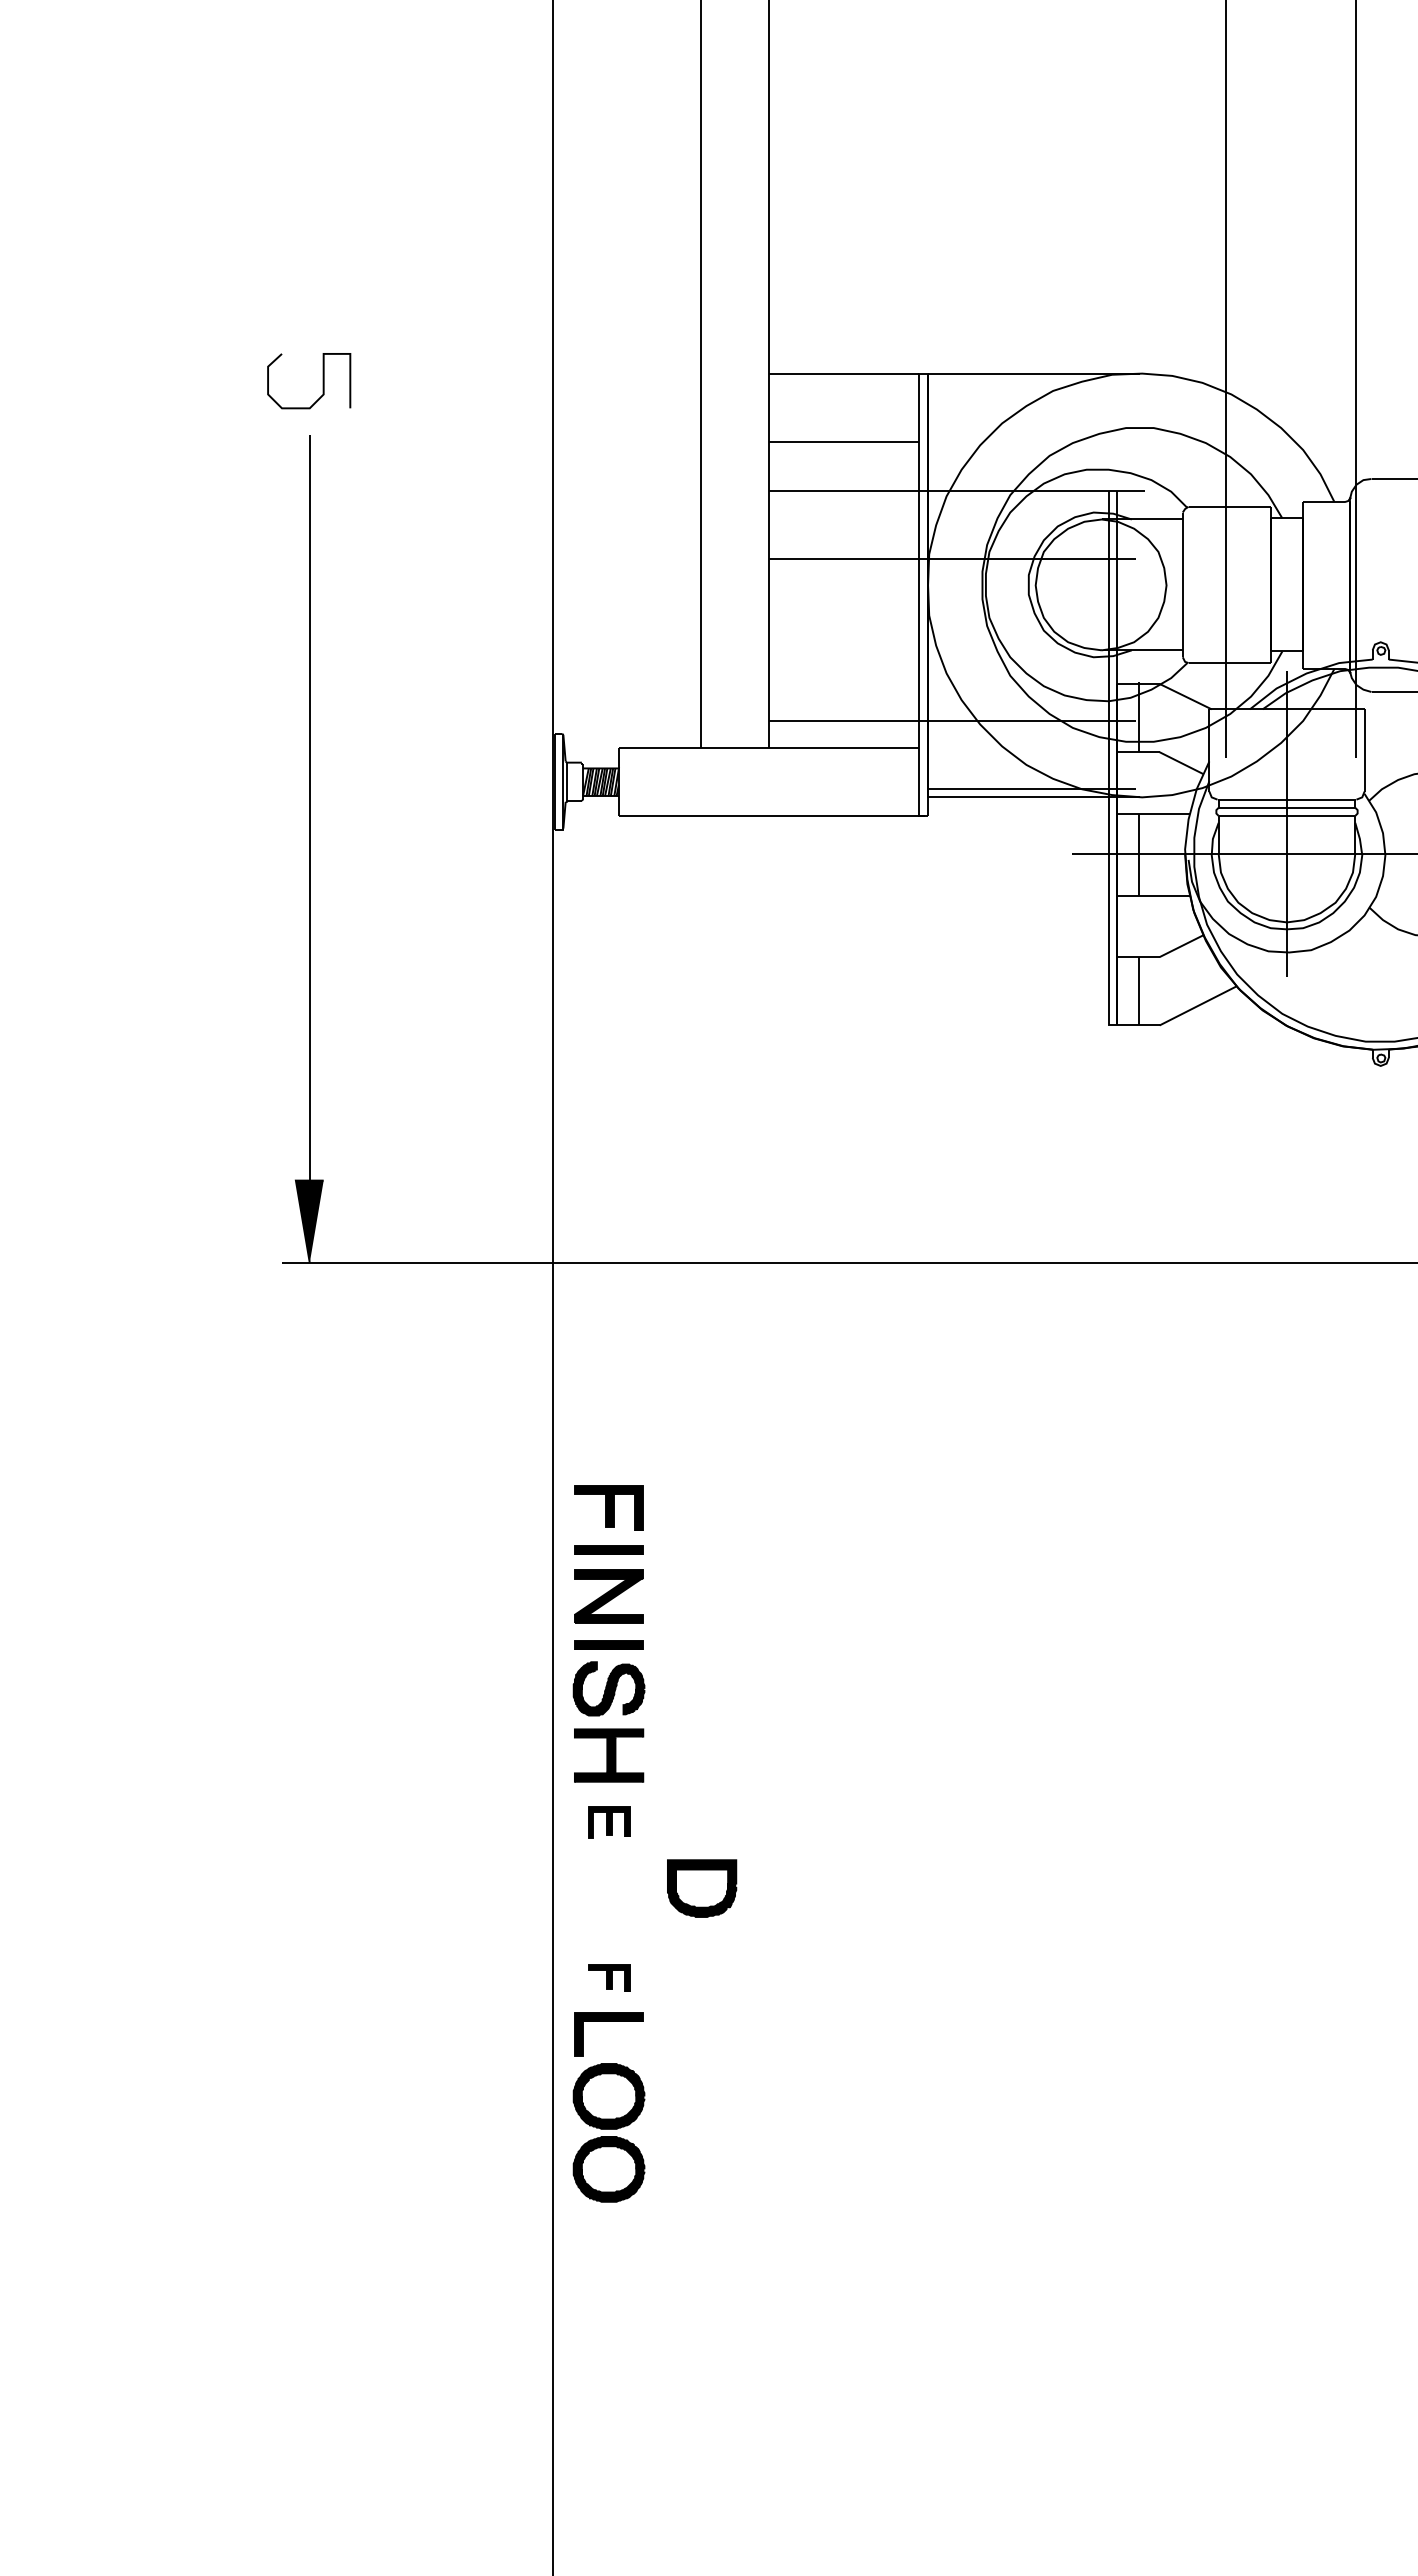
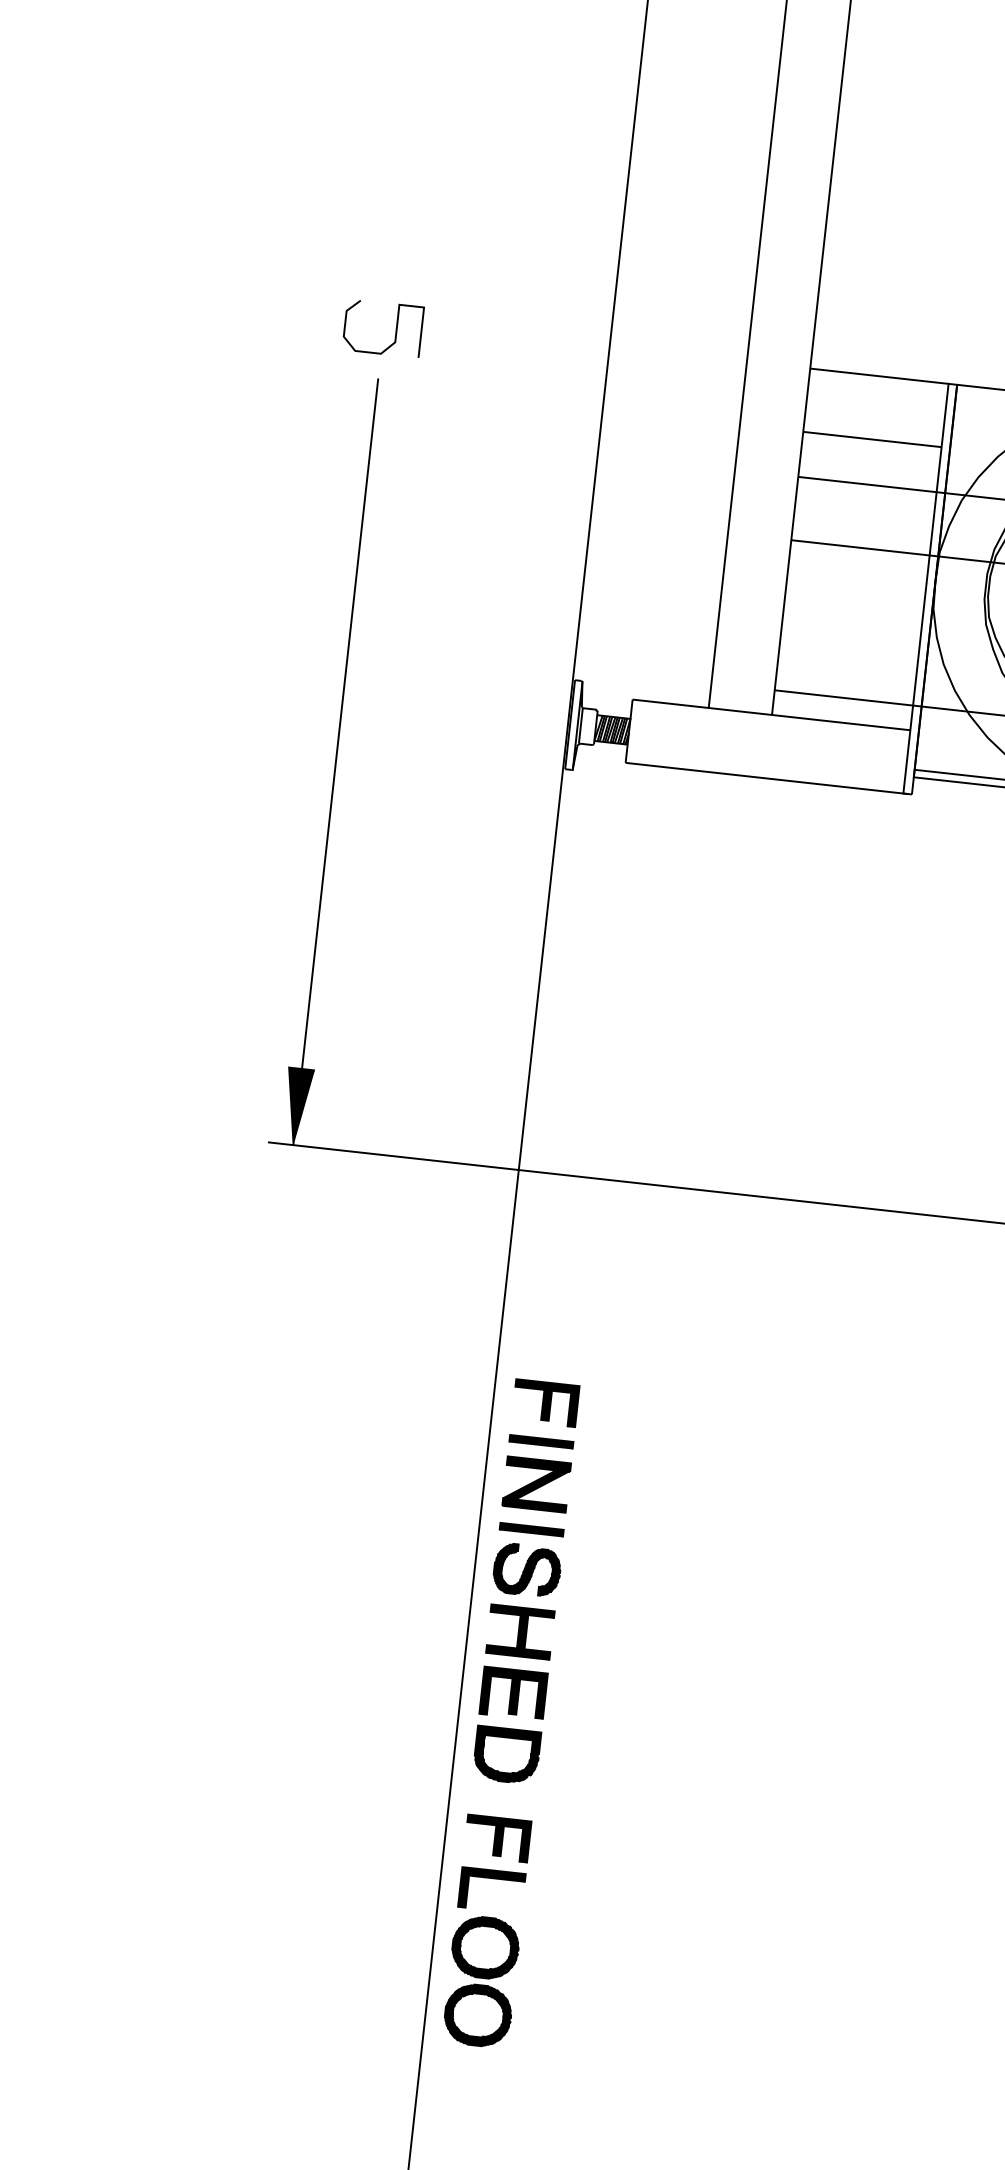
part: (608, 1822) -> (513, 1694), size x1.67
part: (702, 1888) -> (507, 1755), moved
part: (608, 1977) -> (497, 1837), size x1.67

